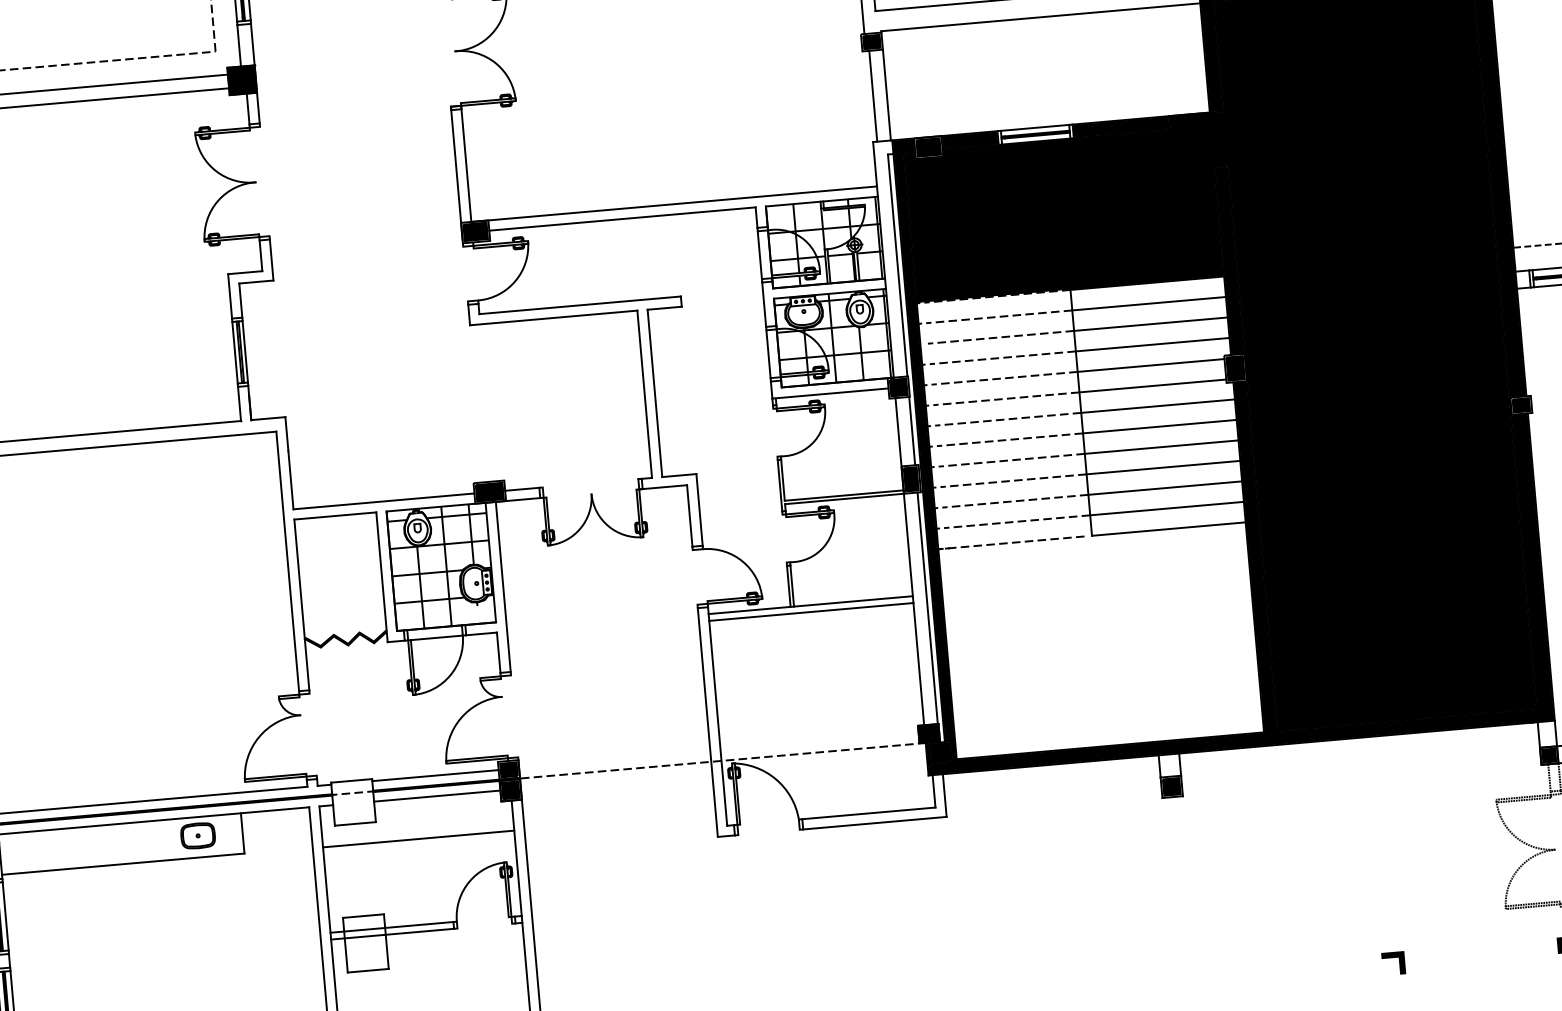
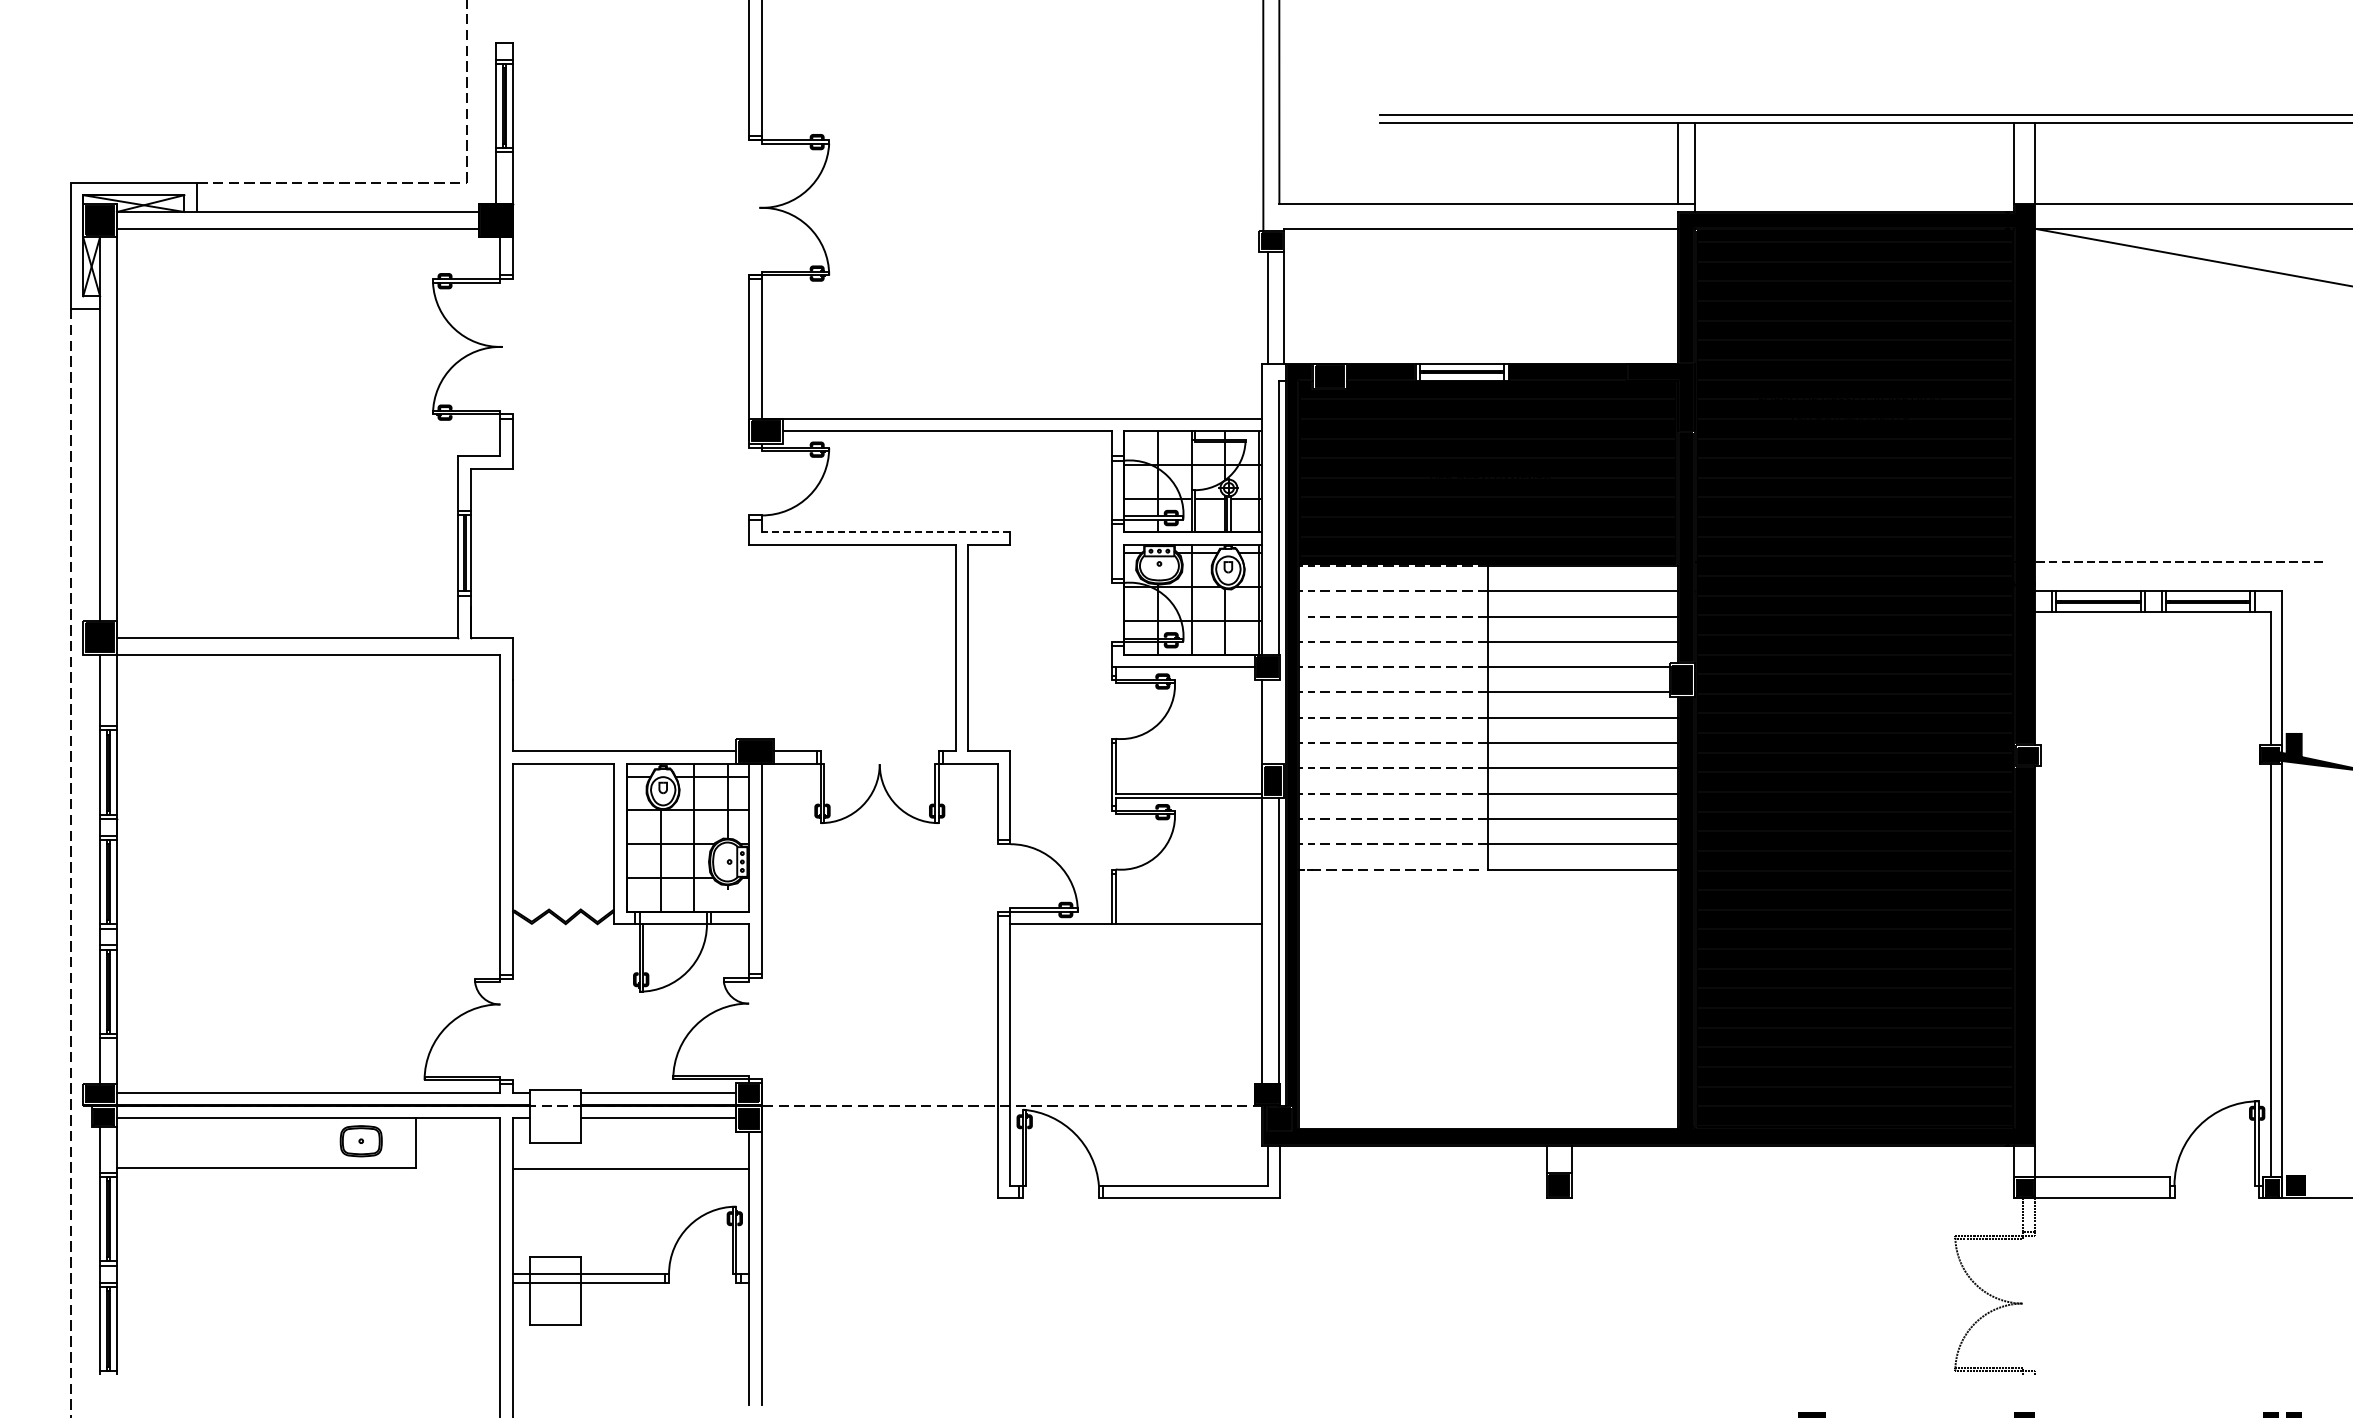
line: (579, 305) -> (885, 532), solid -> dashed
line: (768, 353) -> (1111, 611), removed
line: (912, 430) -> (1279, 721), removed
line: (811, 611) -> (1136, 932), removed

